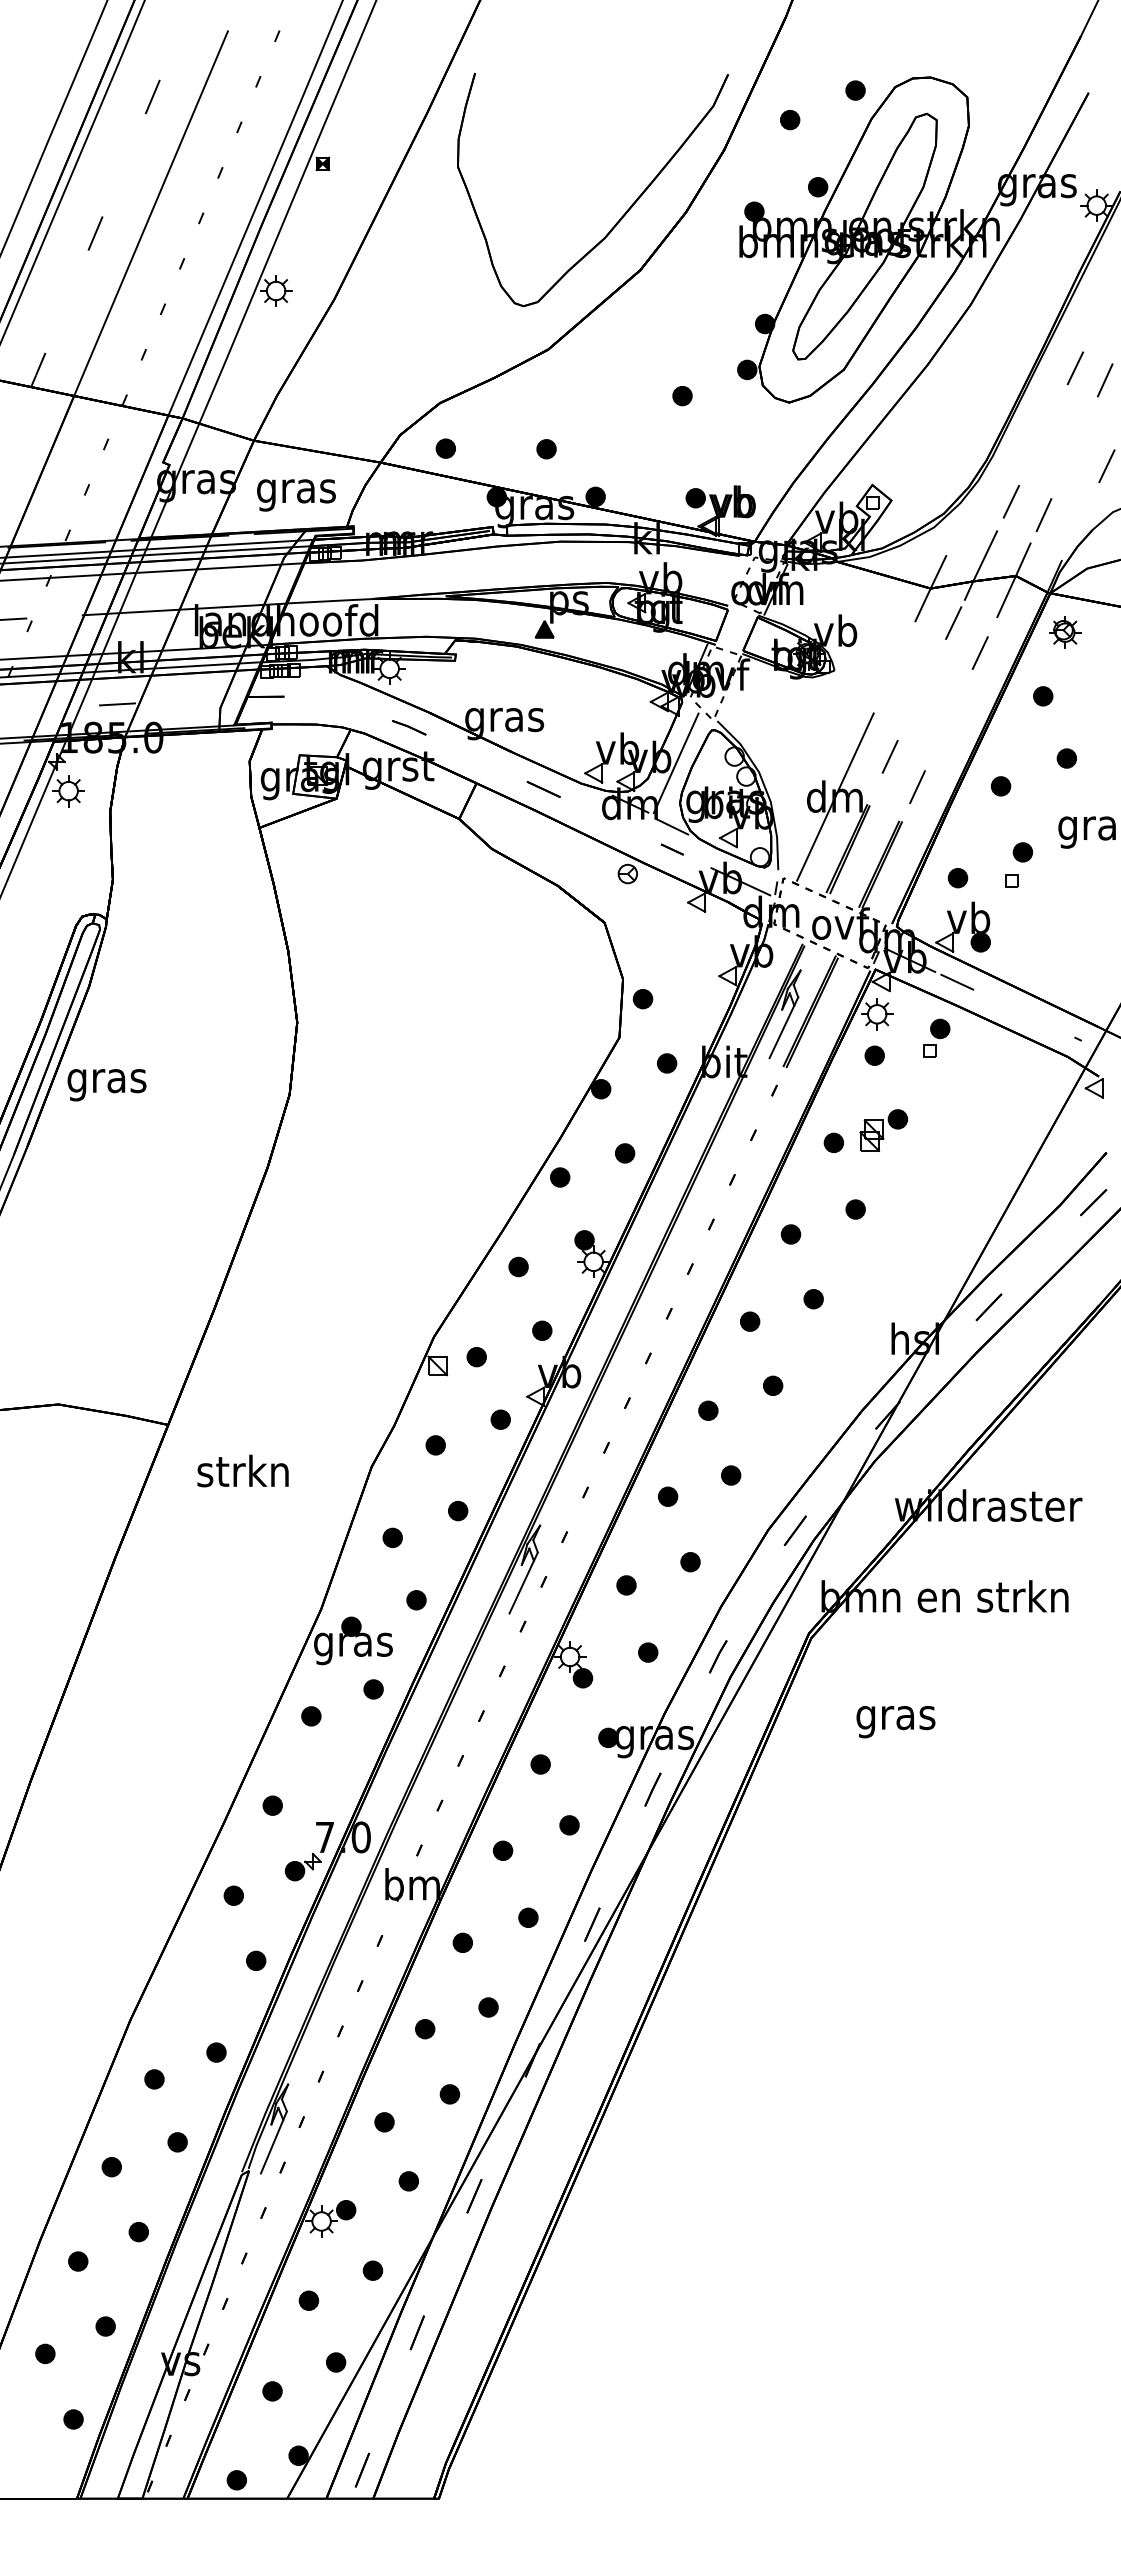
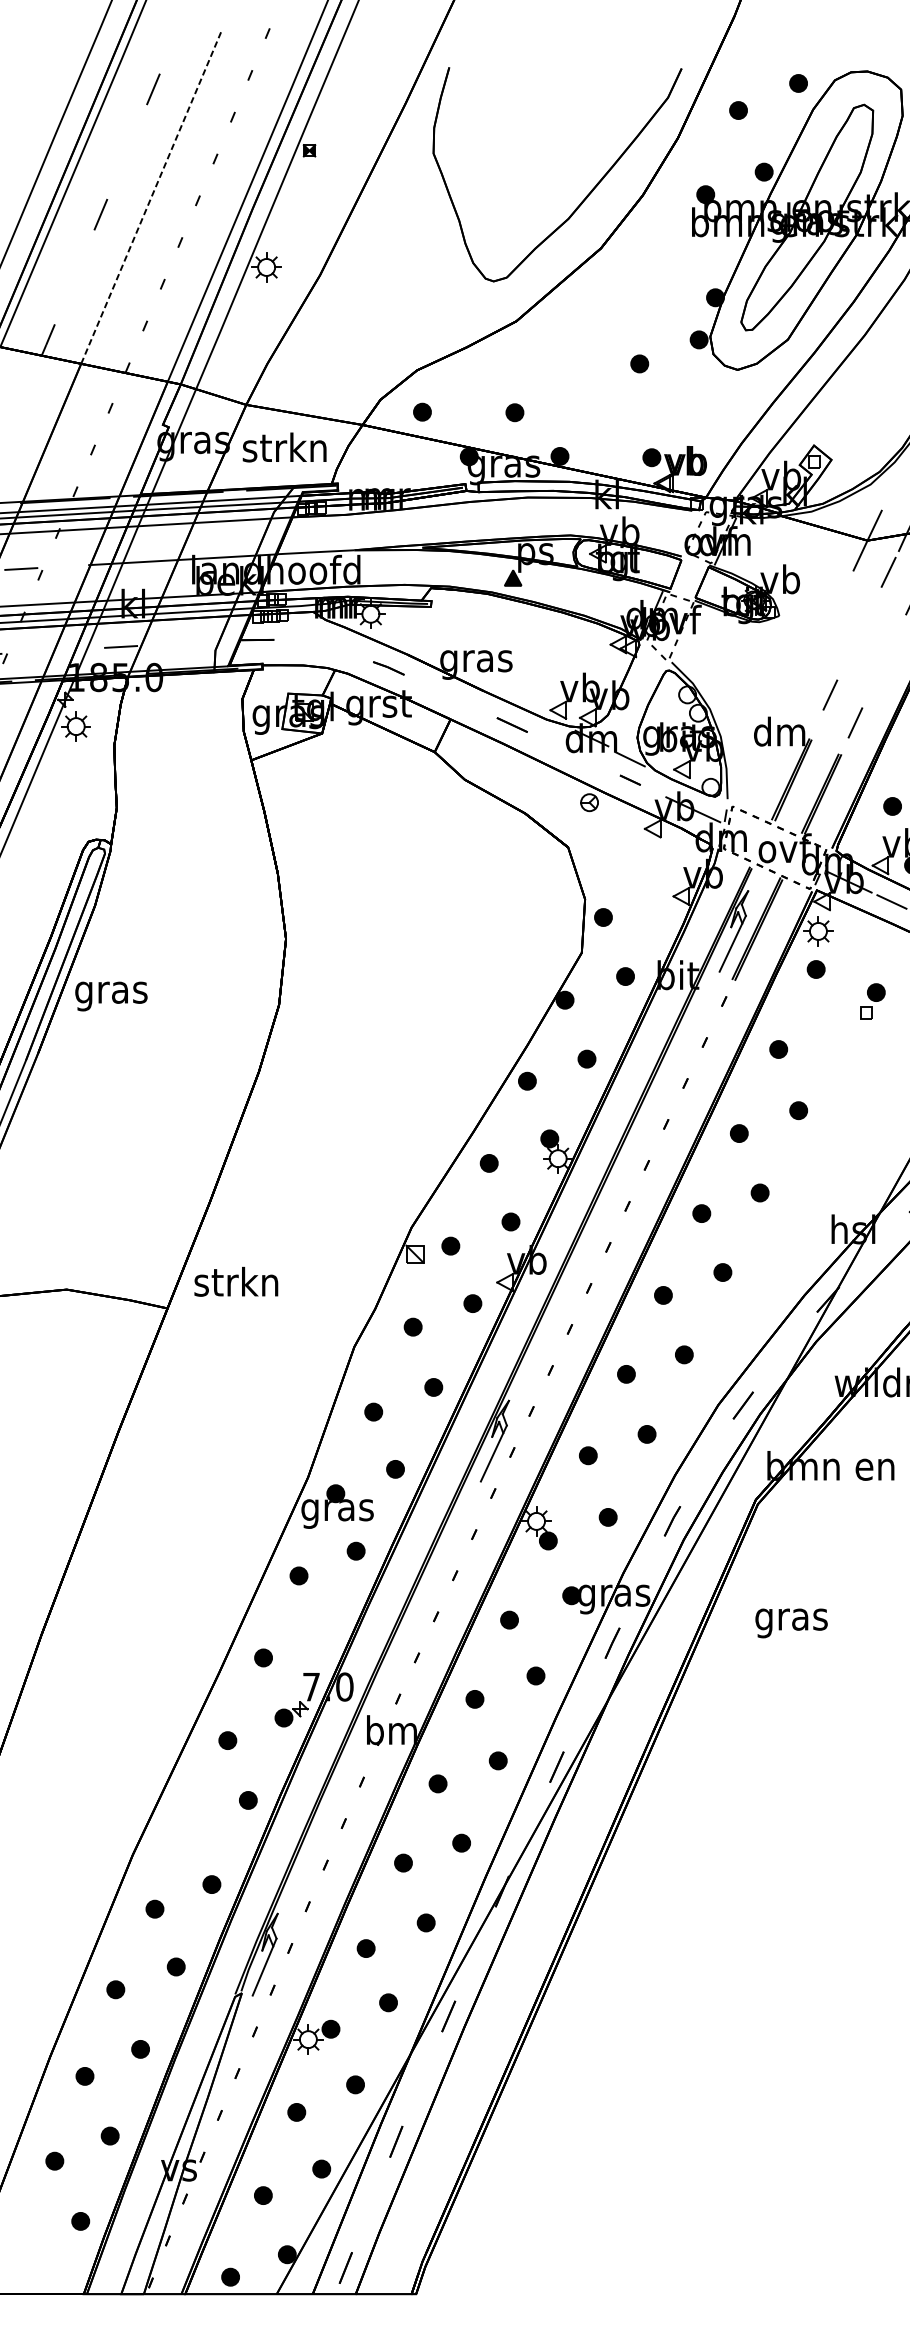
line: (151, 213) -> (152, 196), solid -> dashed
text: (295, 490) -> (284, 450), gras -> strkn
line: (675, 763) -> (633, 701), removed
line: (835, 796) -> (780, 731), removed
part: (936, 1037) -> (872, 1000), moved
part: (883, 1130) -> (824, 1038), removed
text: (242, 1470) -> (235, 1281), moved
text: (895, 1722) -> (791, 1623), moved

